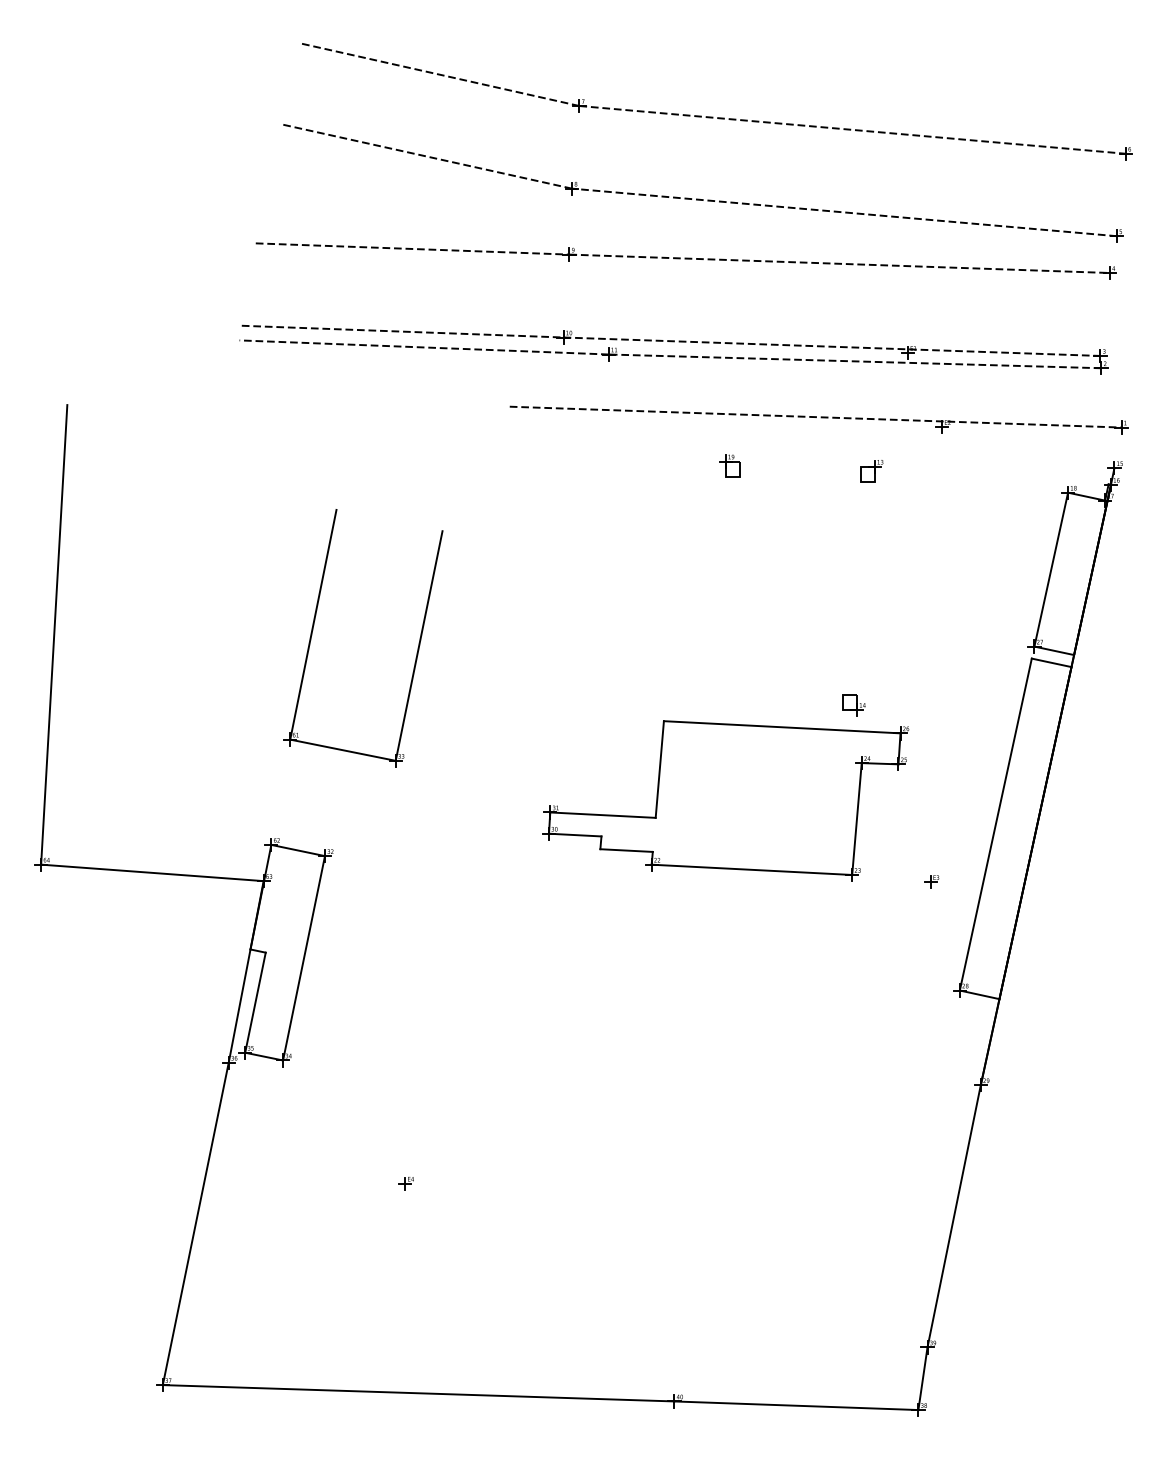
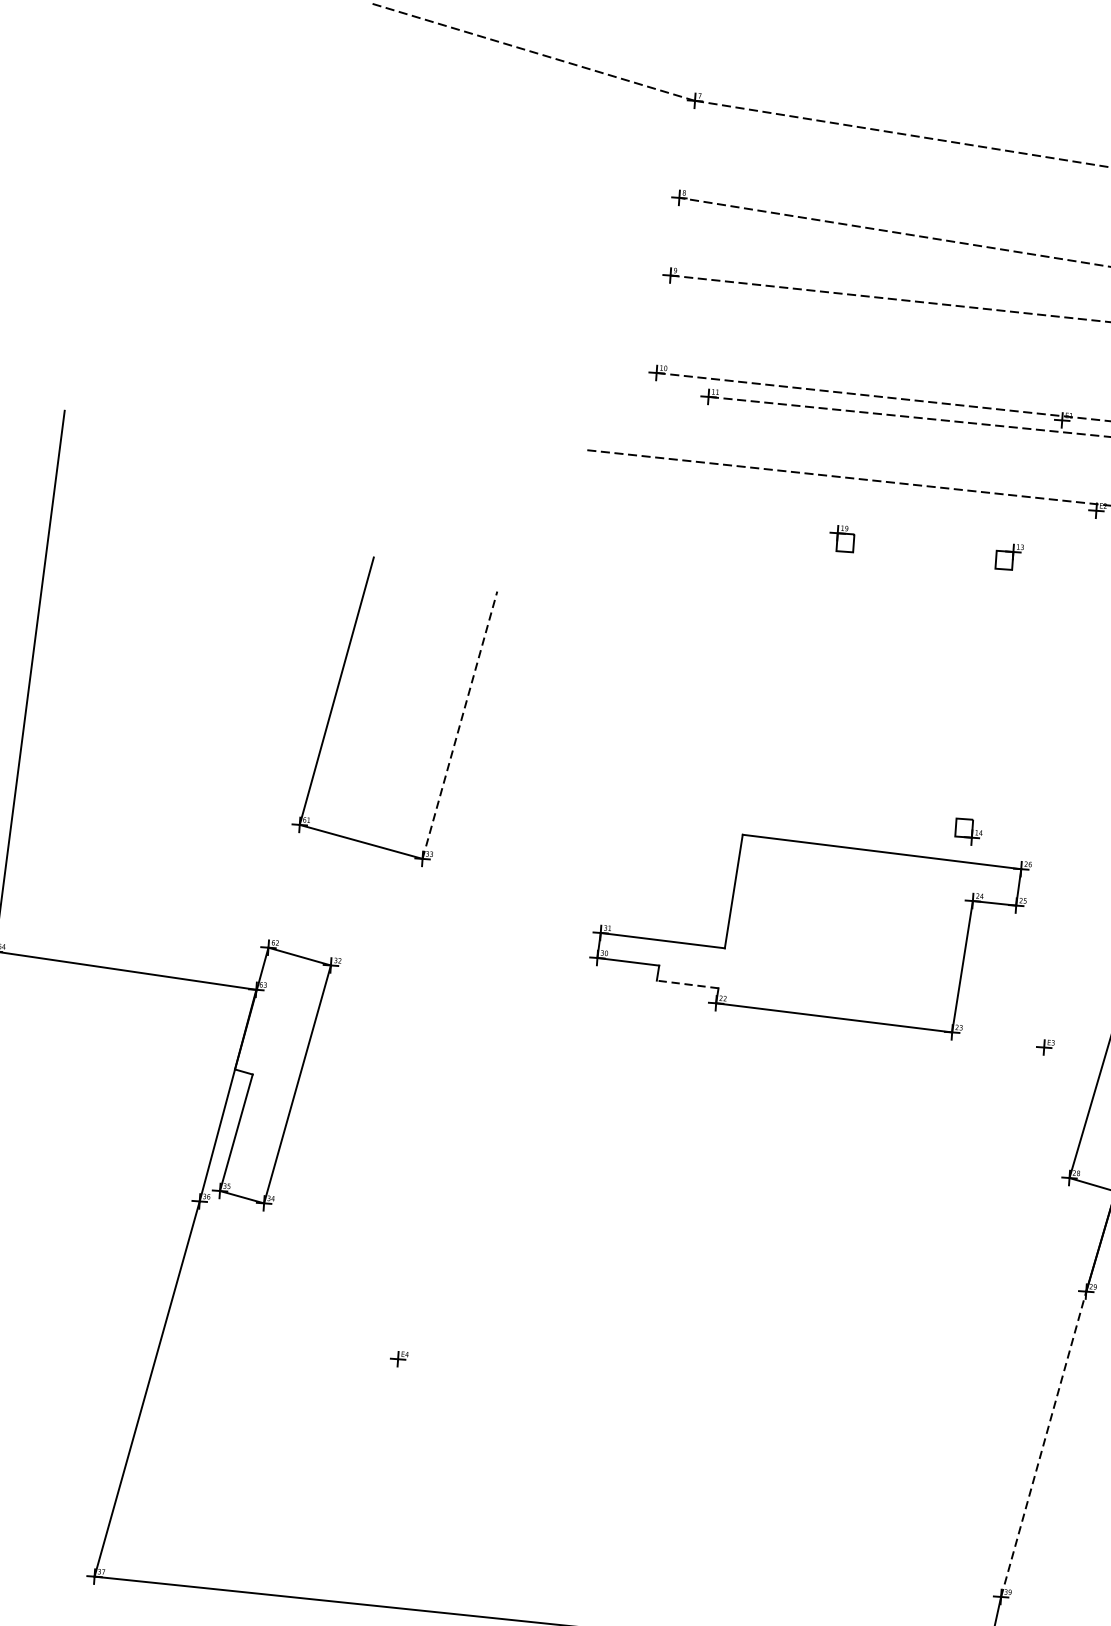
line: (427, 156) -> (511, 147), removed
line: (412, 248) -> (485, 255), removed
line: (402, 331) -> (466, 352), removed
line: (423, 347) -> (490, 372), removed
line: (419, 645) -> (460, 724), solid -> dashed
line: (626, 850) -> (687, 984), solid -> dashed
line: (954, 1216) -> (1044, 1444), solid -> dashed

